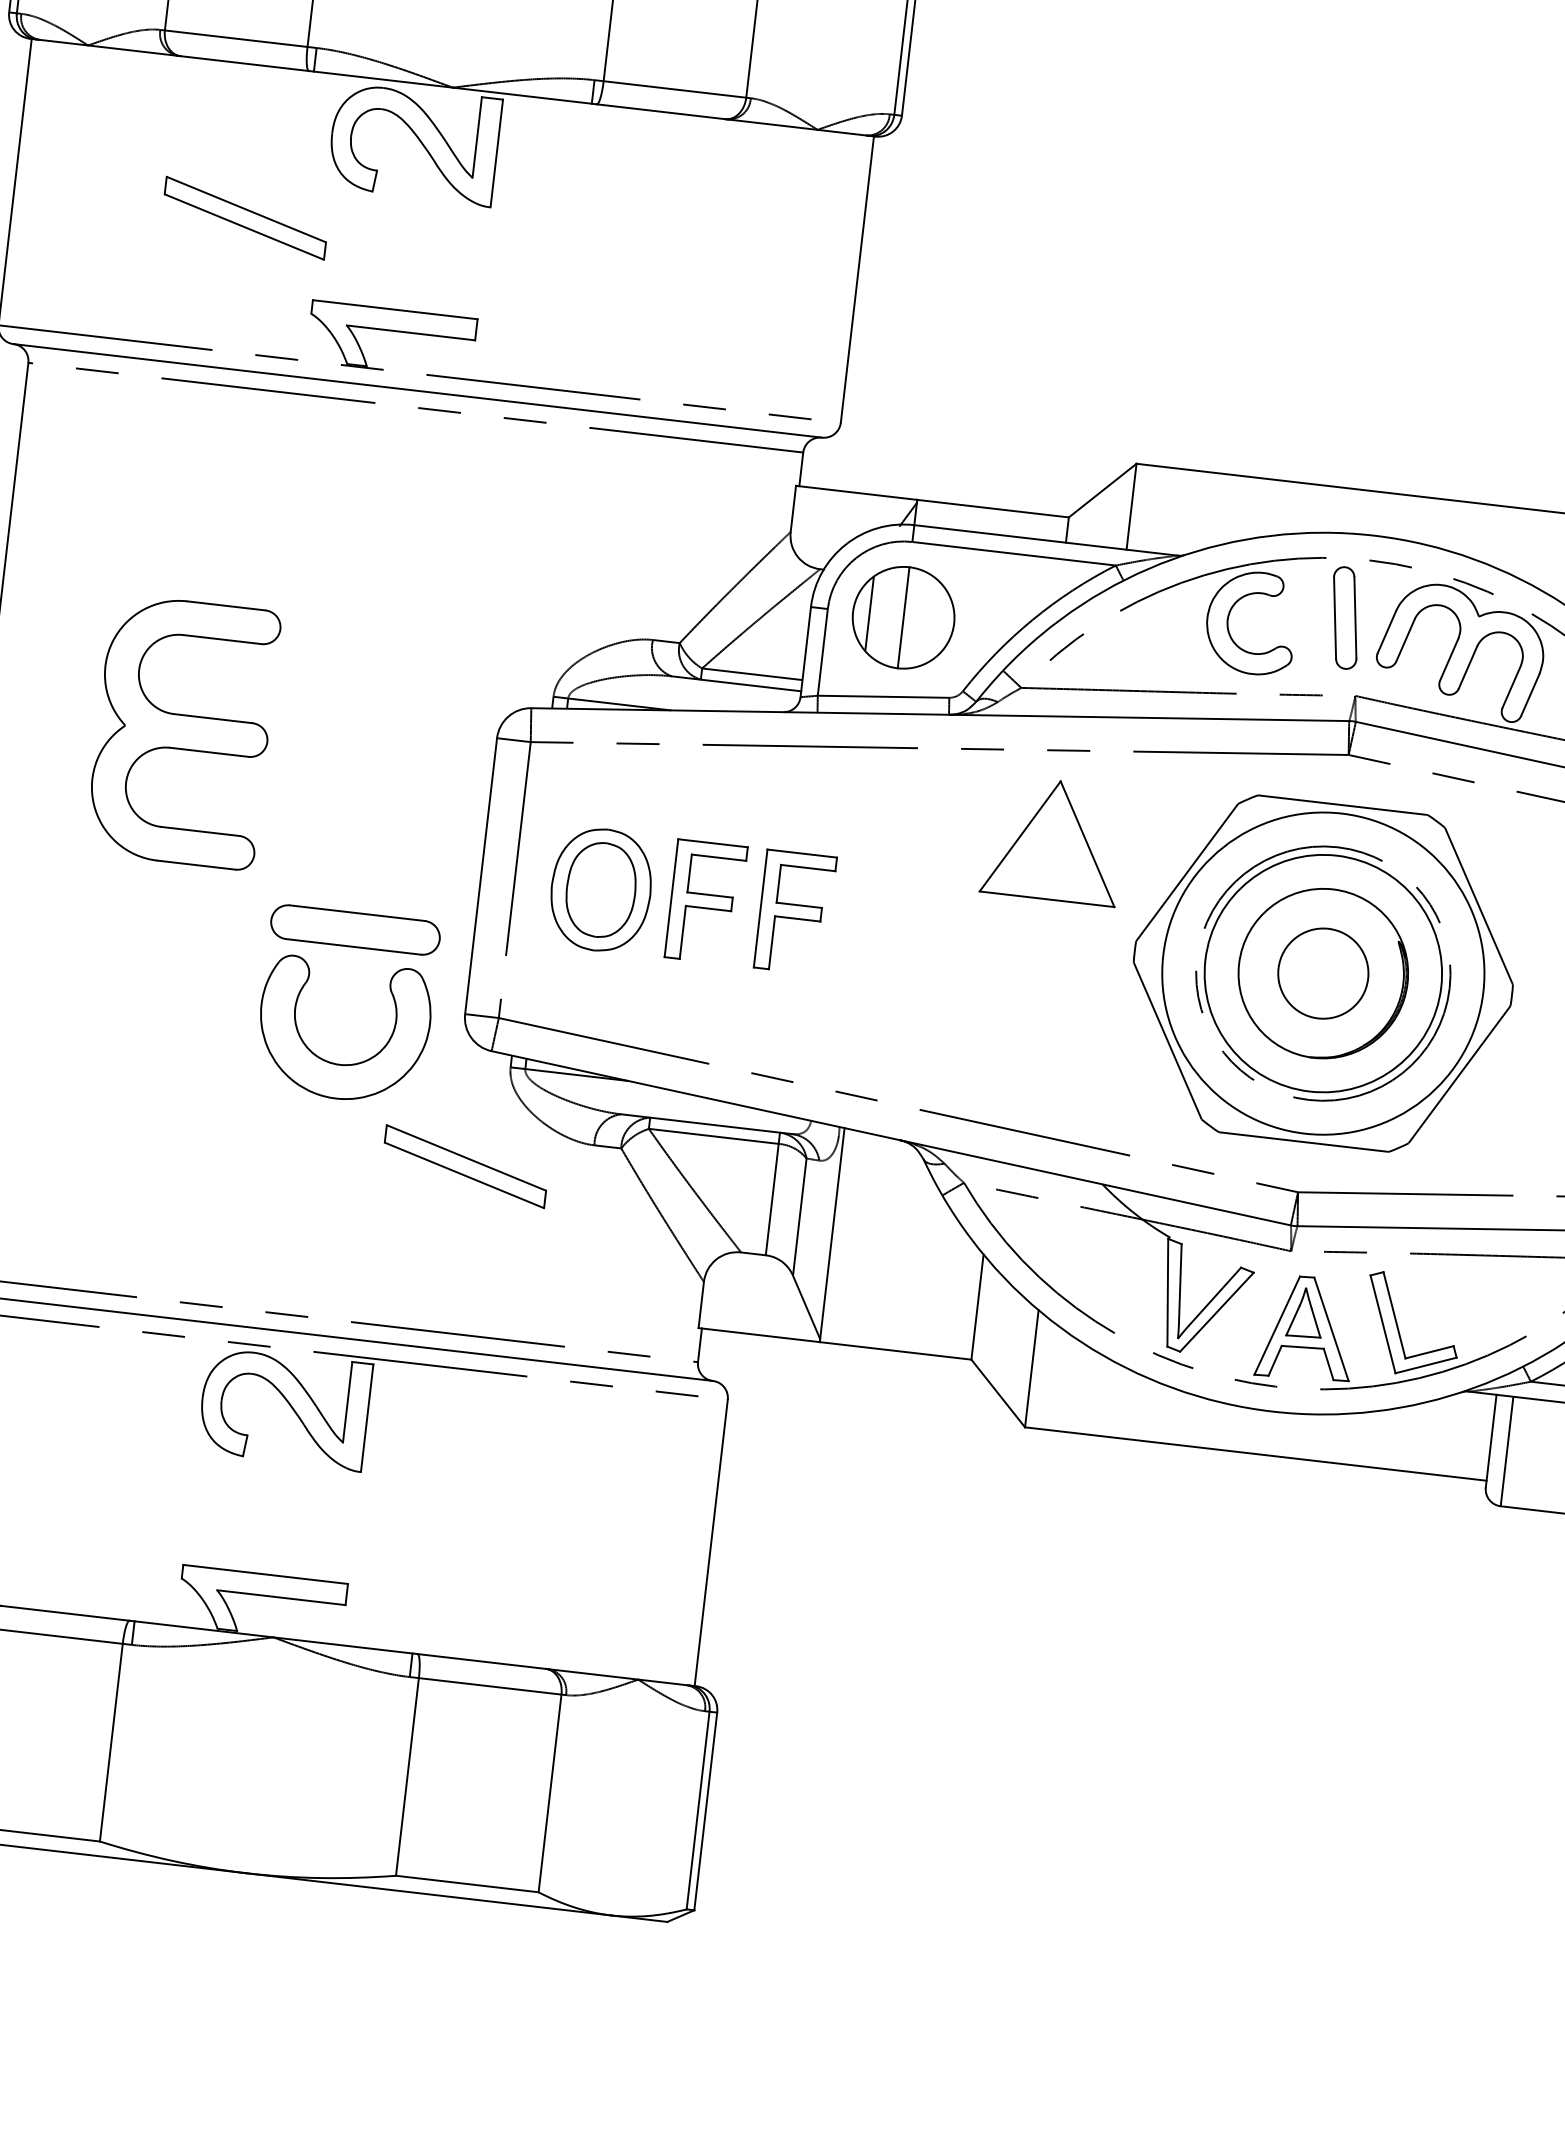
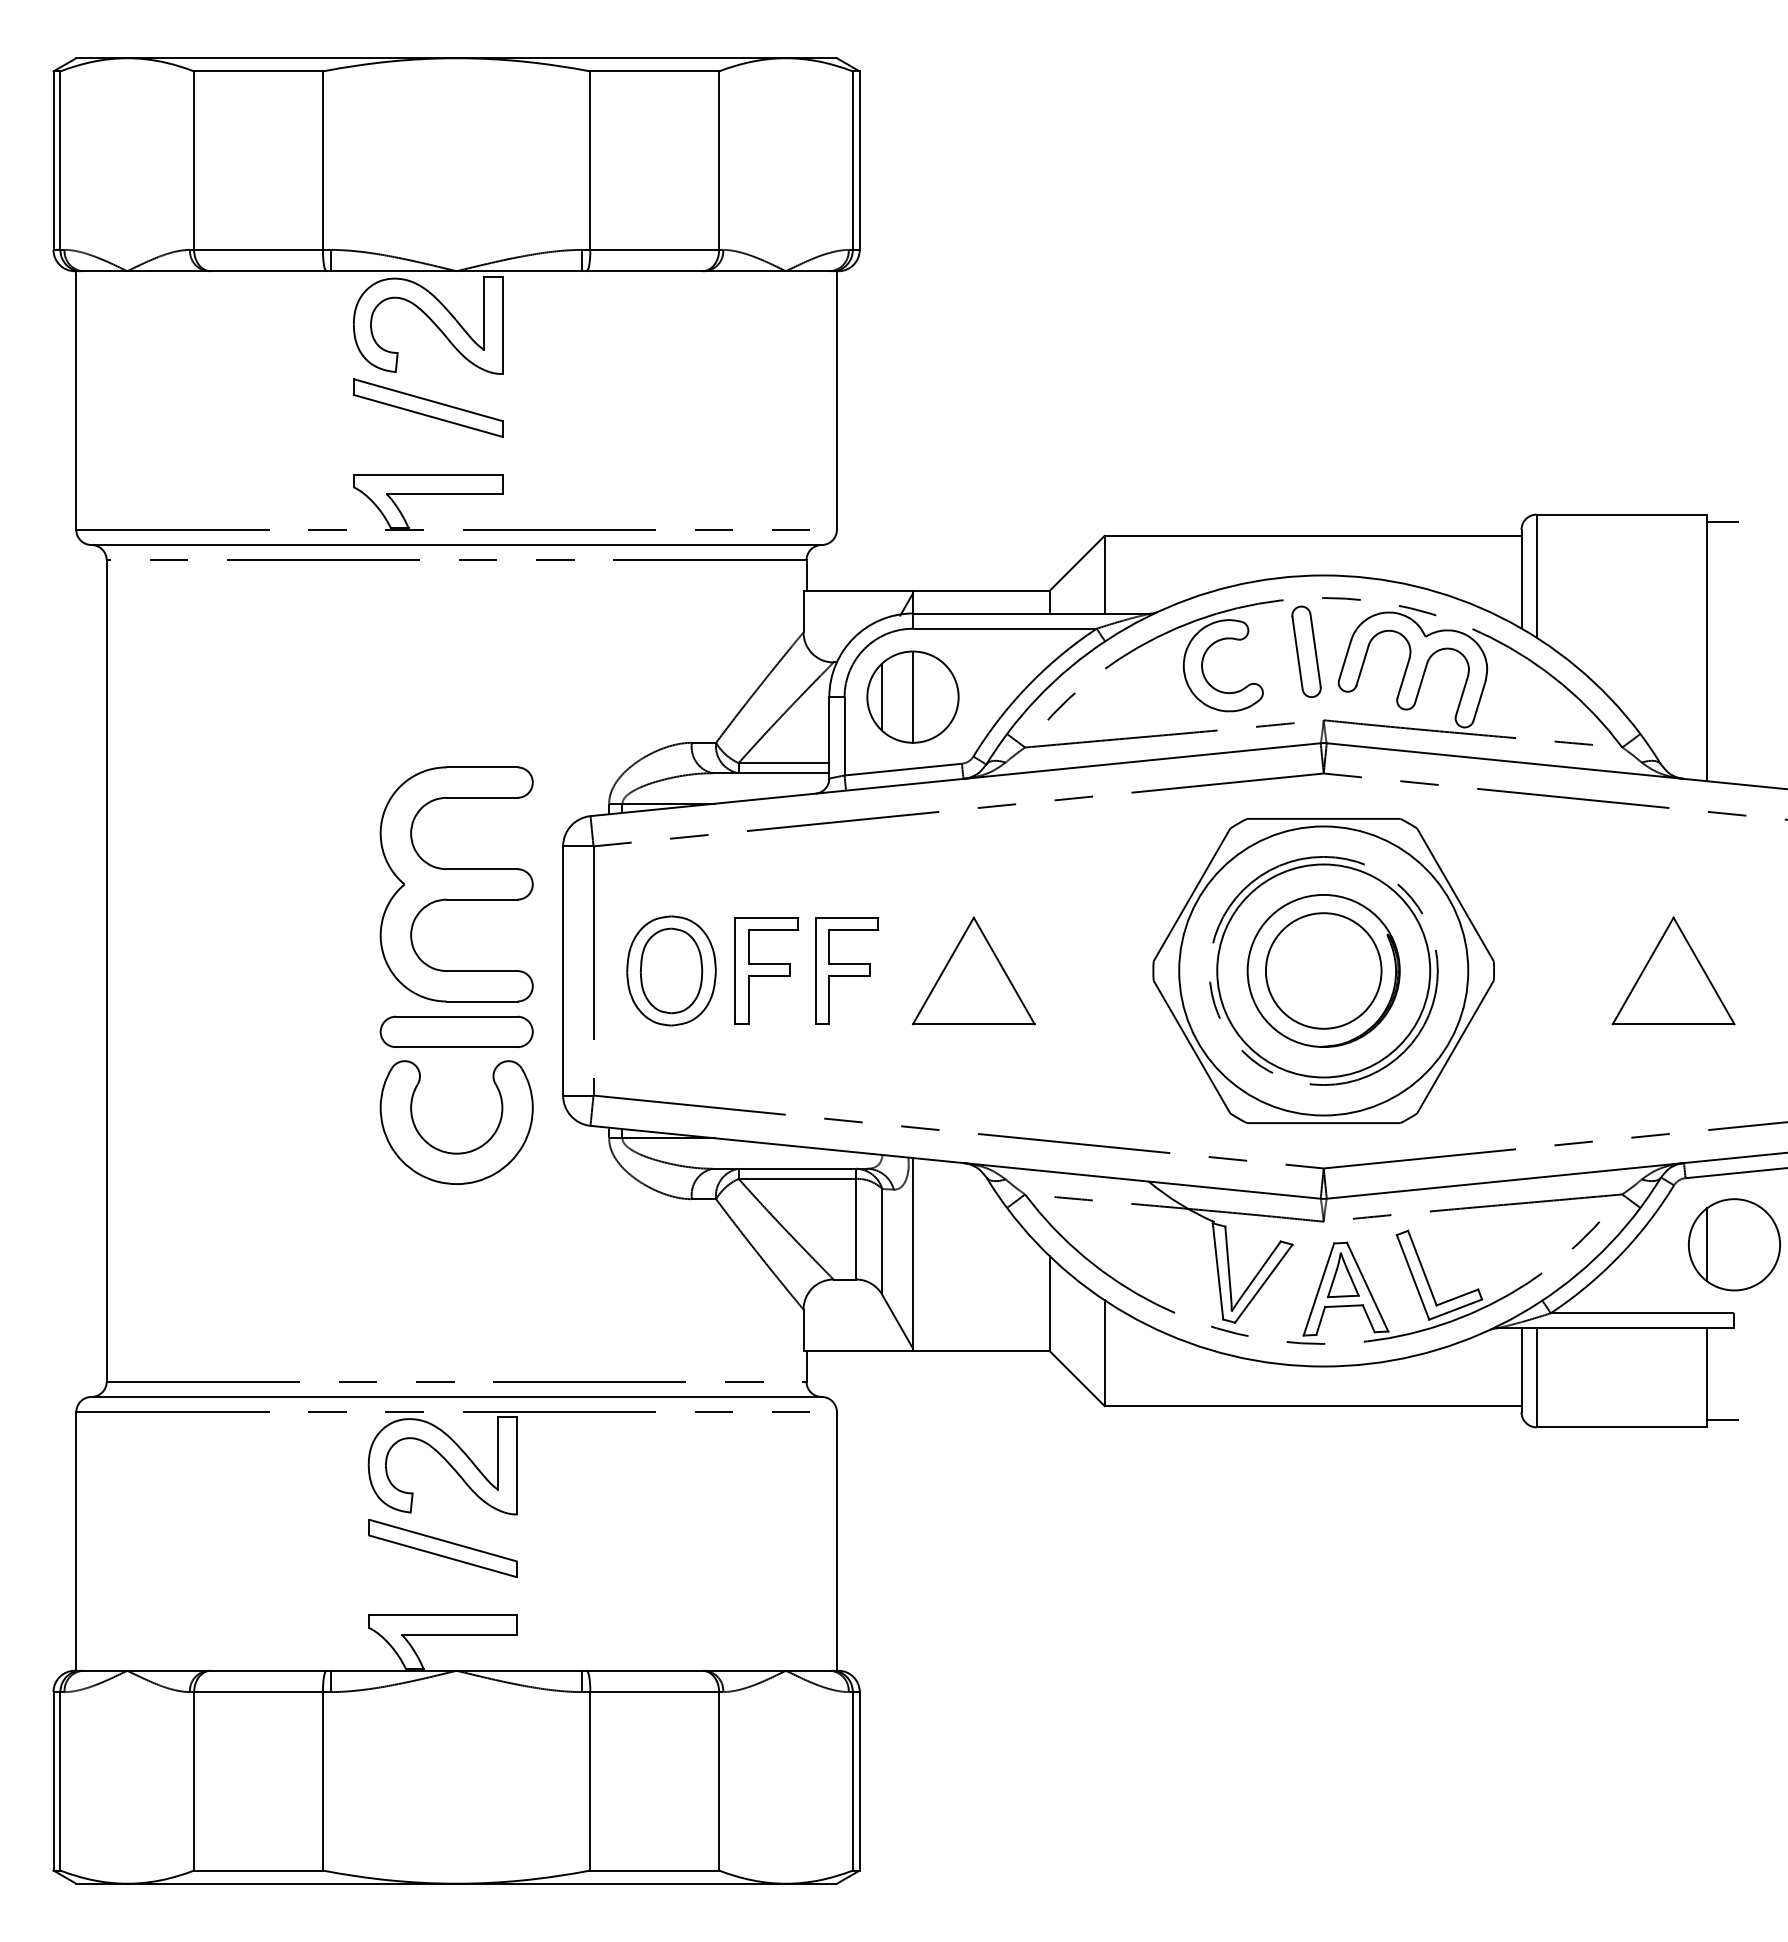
part: (245, 217) -> (428, 407), moved
part: (182, 732) -> (456, 884), moved
part: (1053, 839) -> (973, 970), moved
circle: (1323, 973) -> (1323, 970), size x1.43
part: (464, 1165) -> (442, 1547), moved

